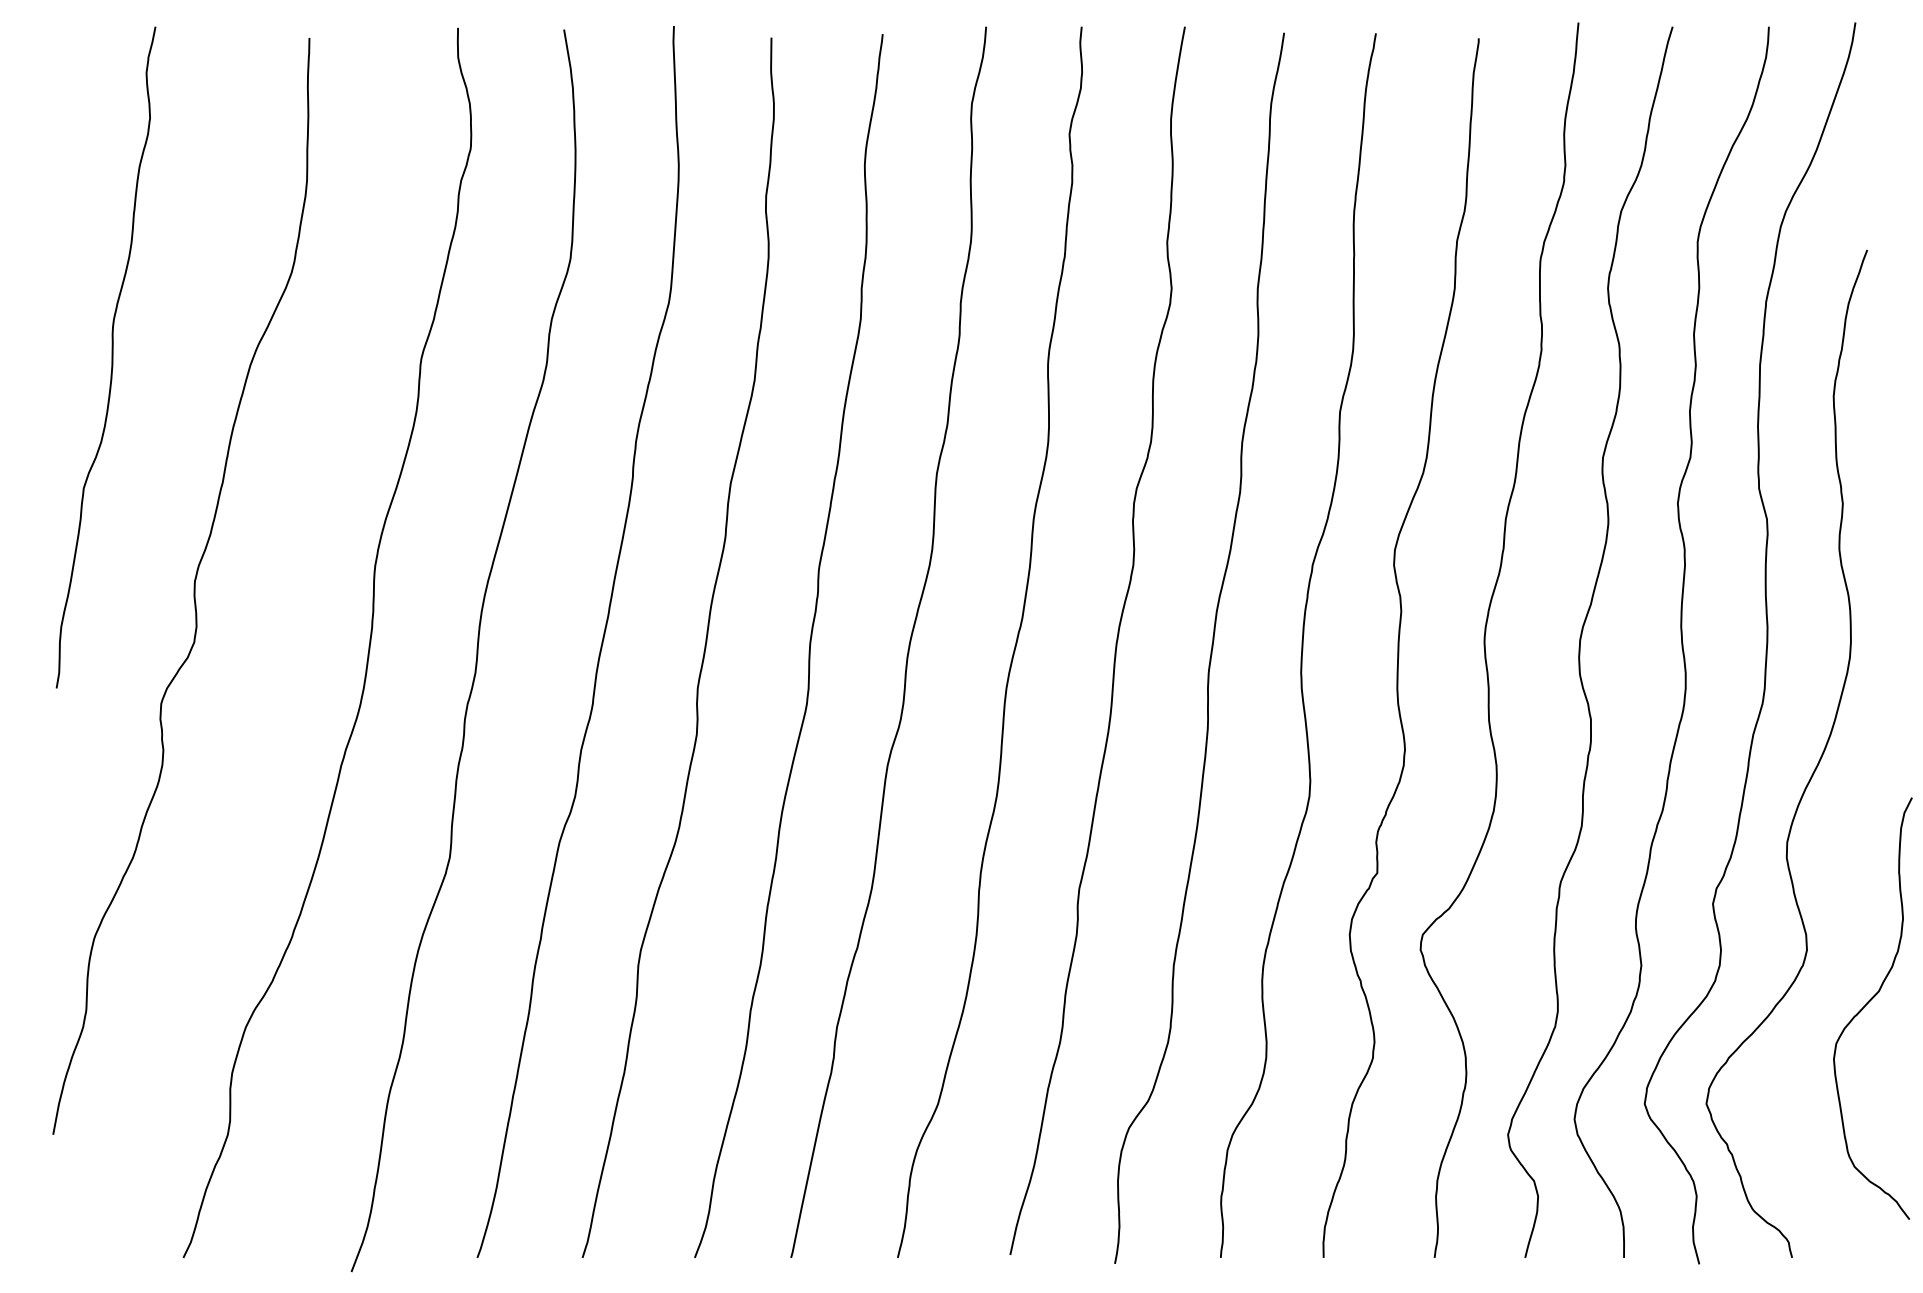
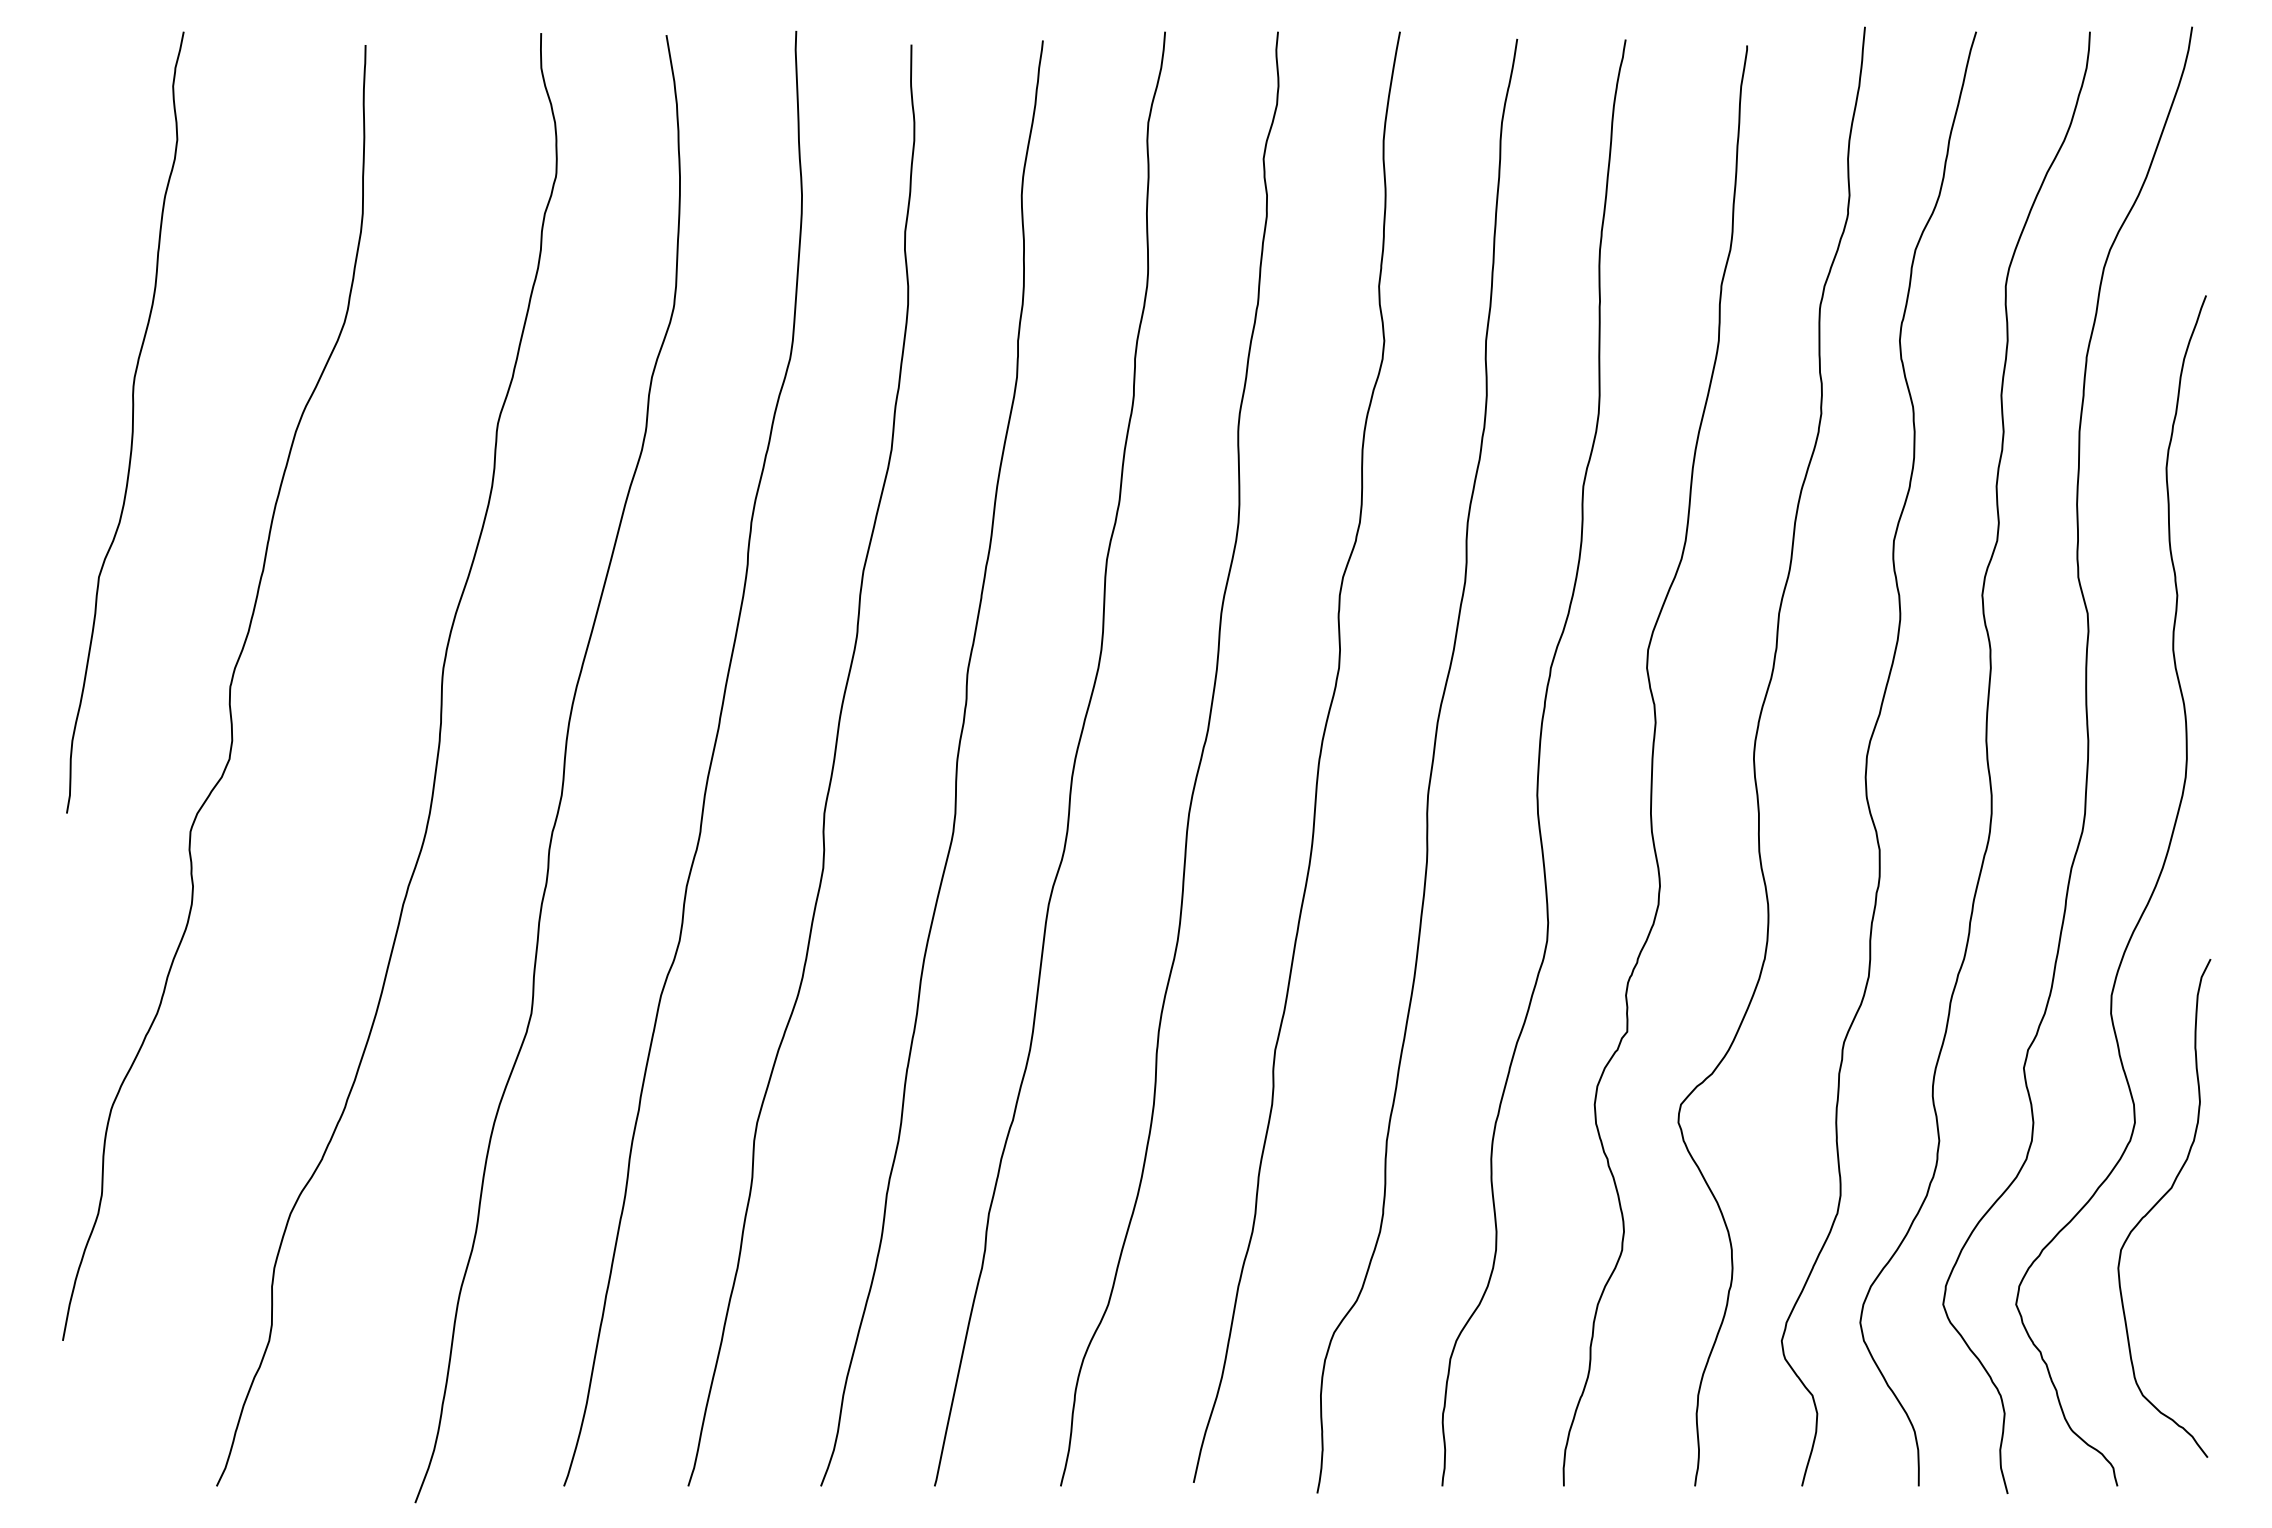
curve: (1868, 1003) -> (2159, 1202), moved

